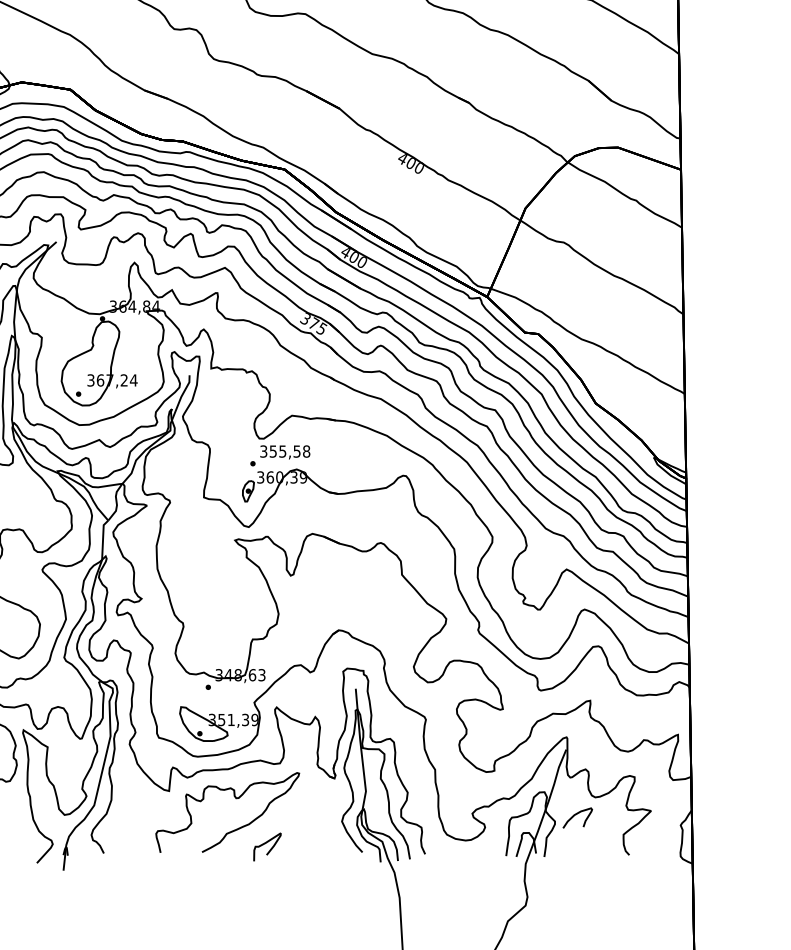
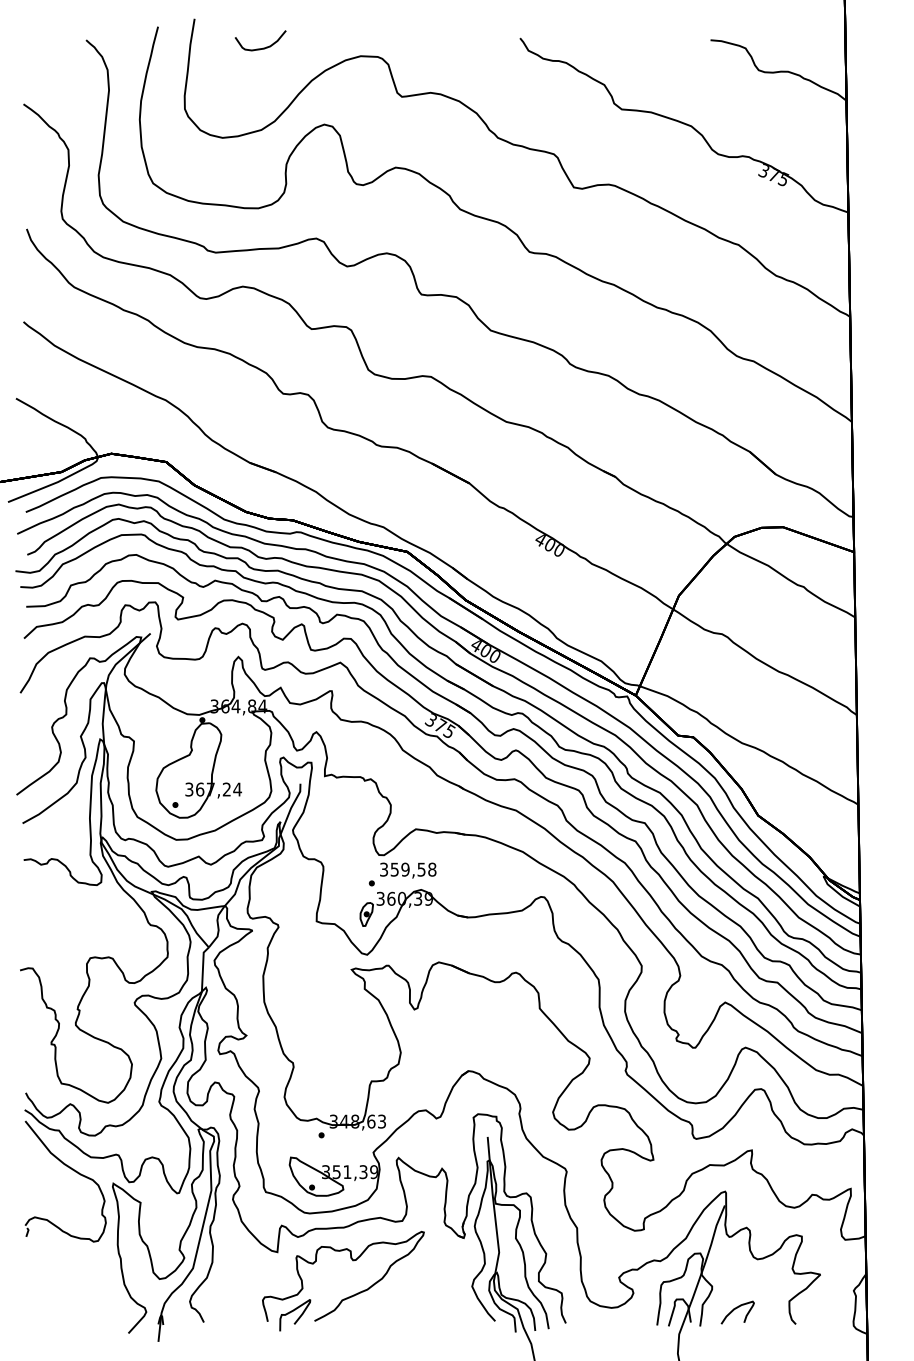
text: (282, 451) -> (405, 869), 355,58 -> 359,58
curve: (575, 815) -> (735, 1309), moved
curve: (270, 849) -> (298, 1317), moved

